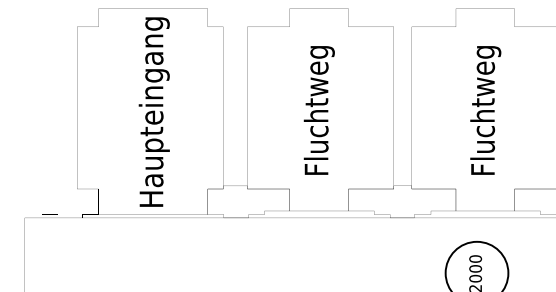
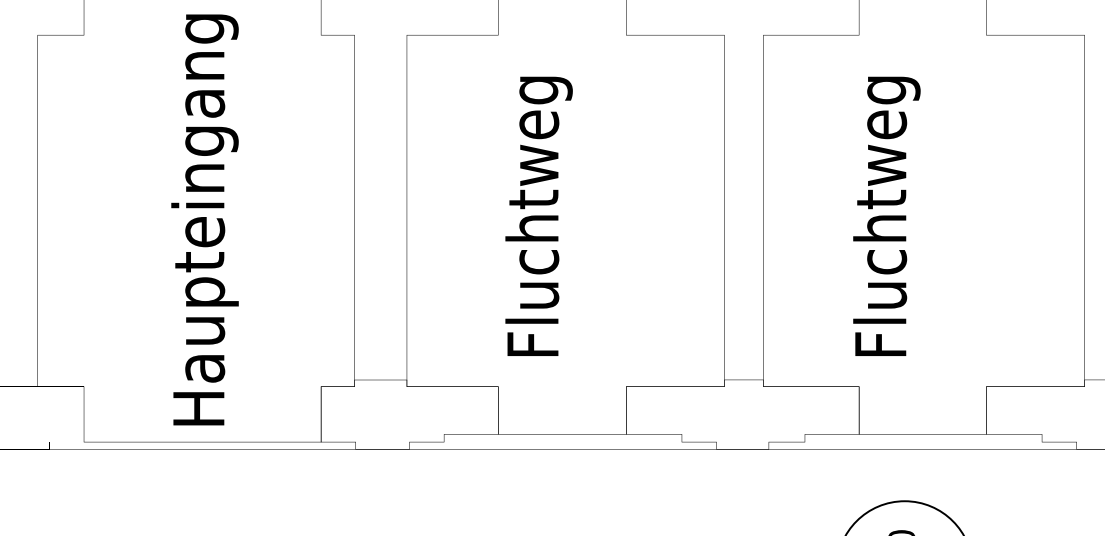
text: (318, 110) -> (537, 216), moved
text: (485, 110) -> (886, 216), moved

